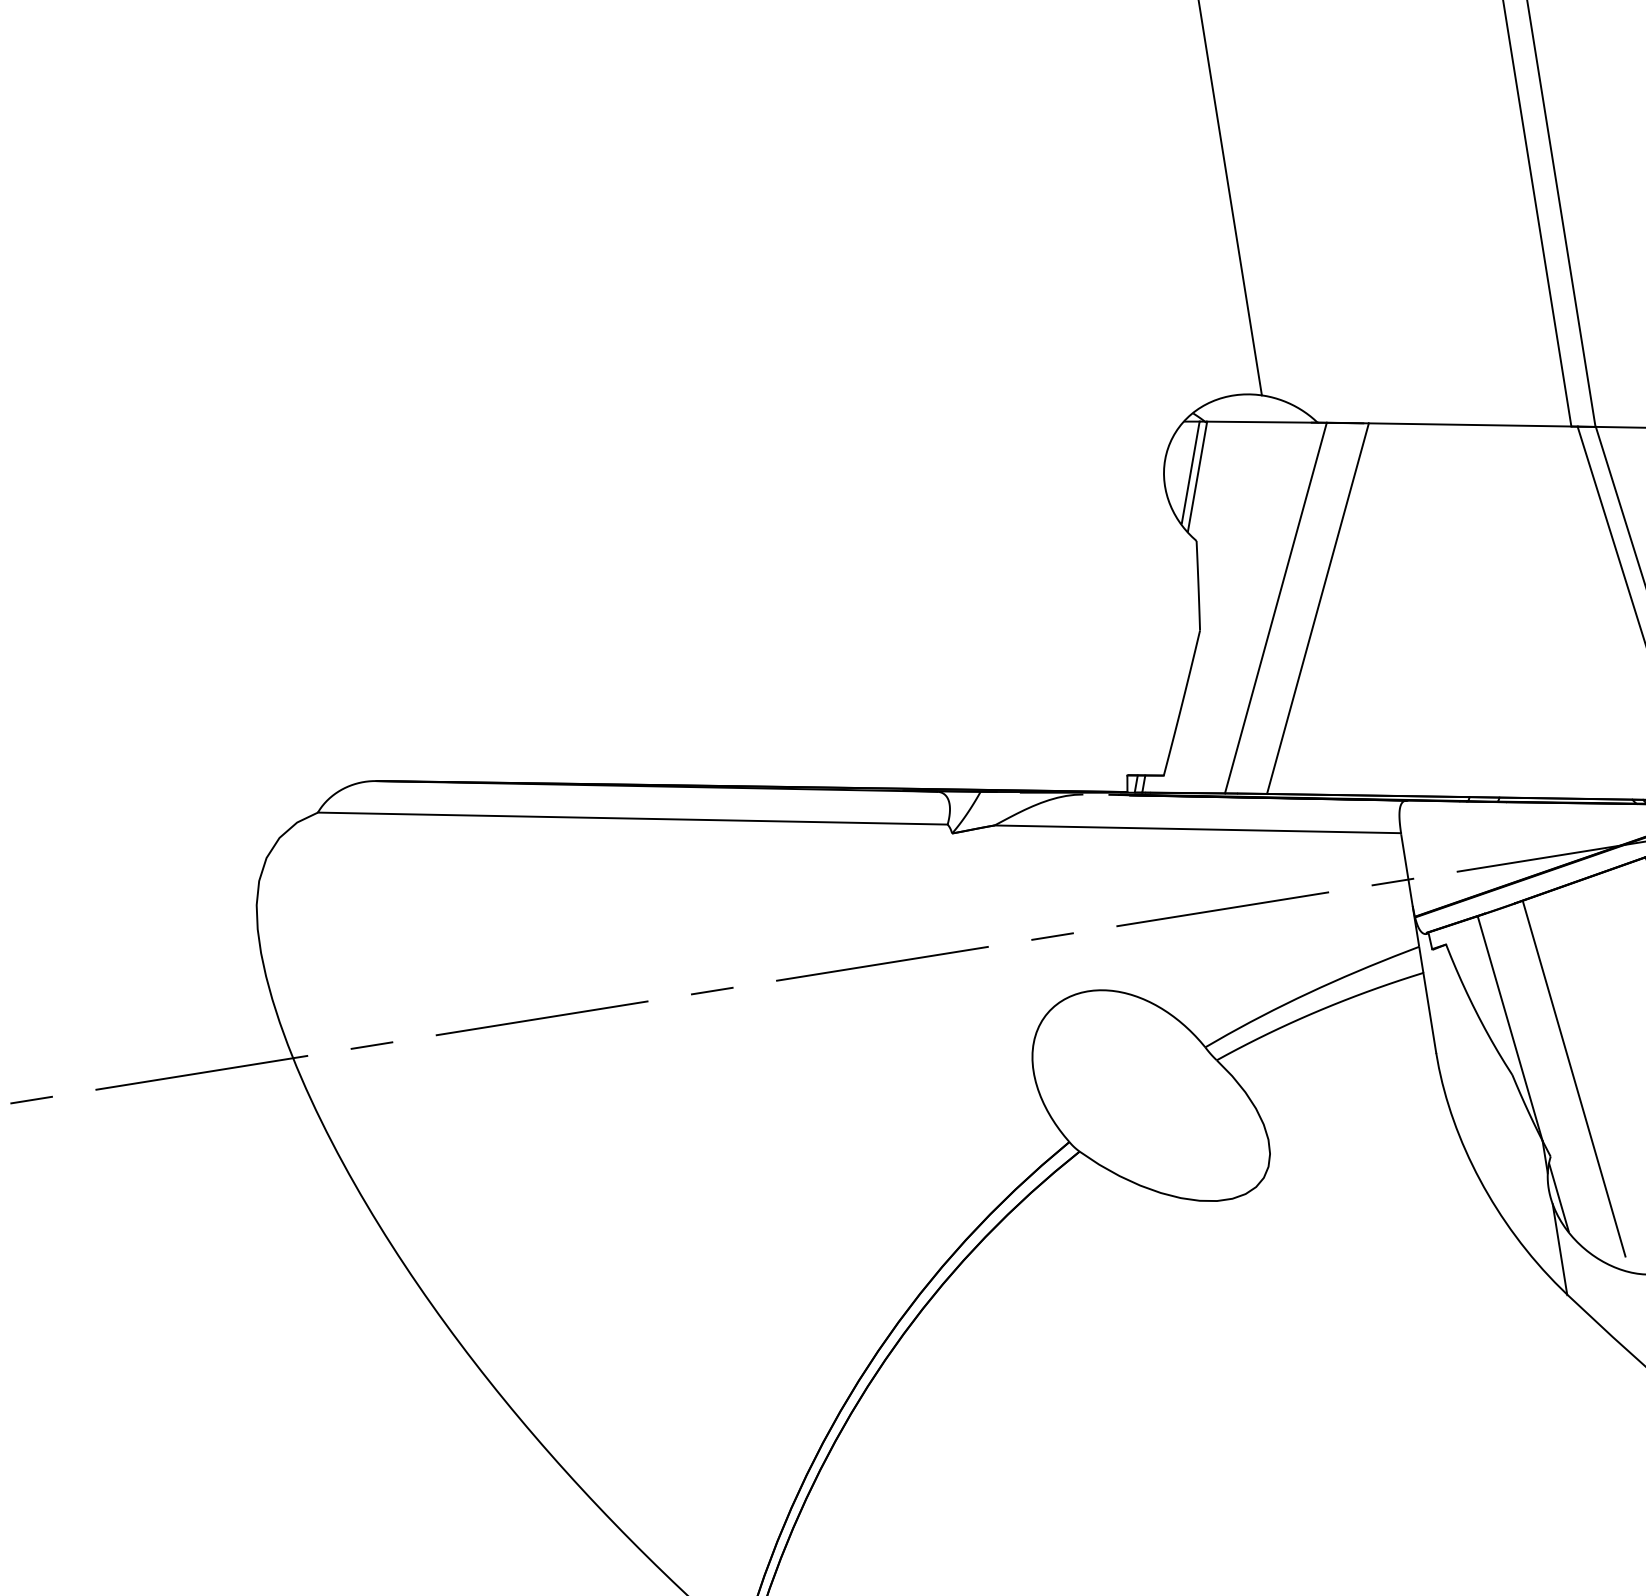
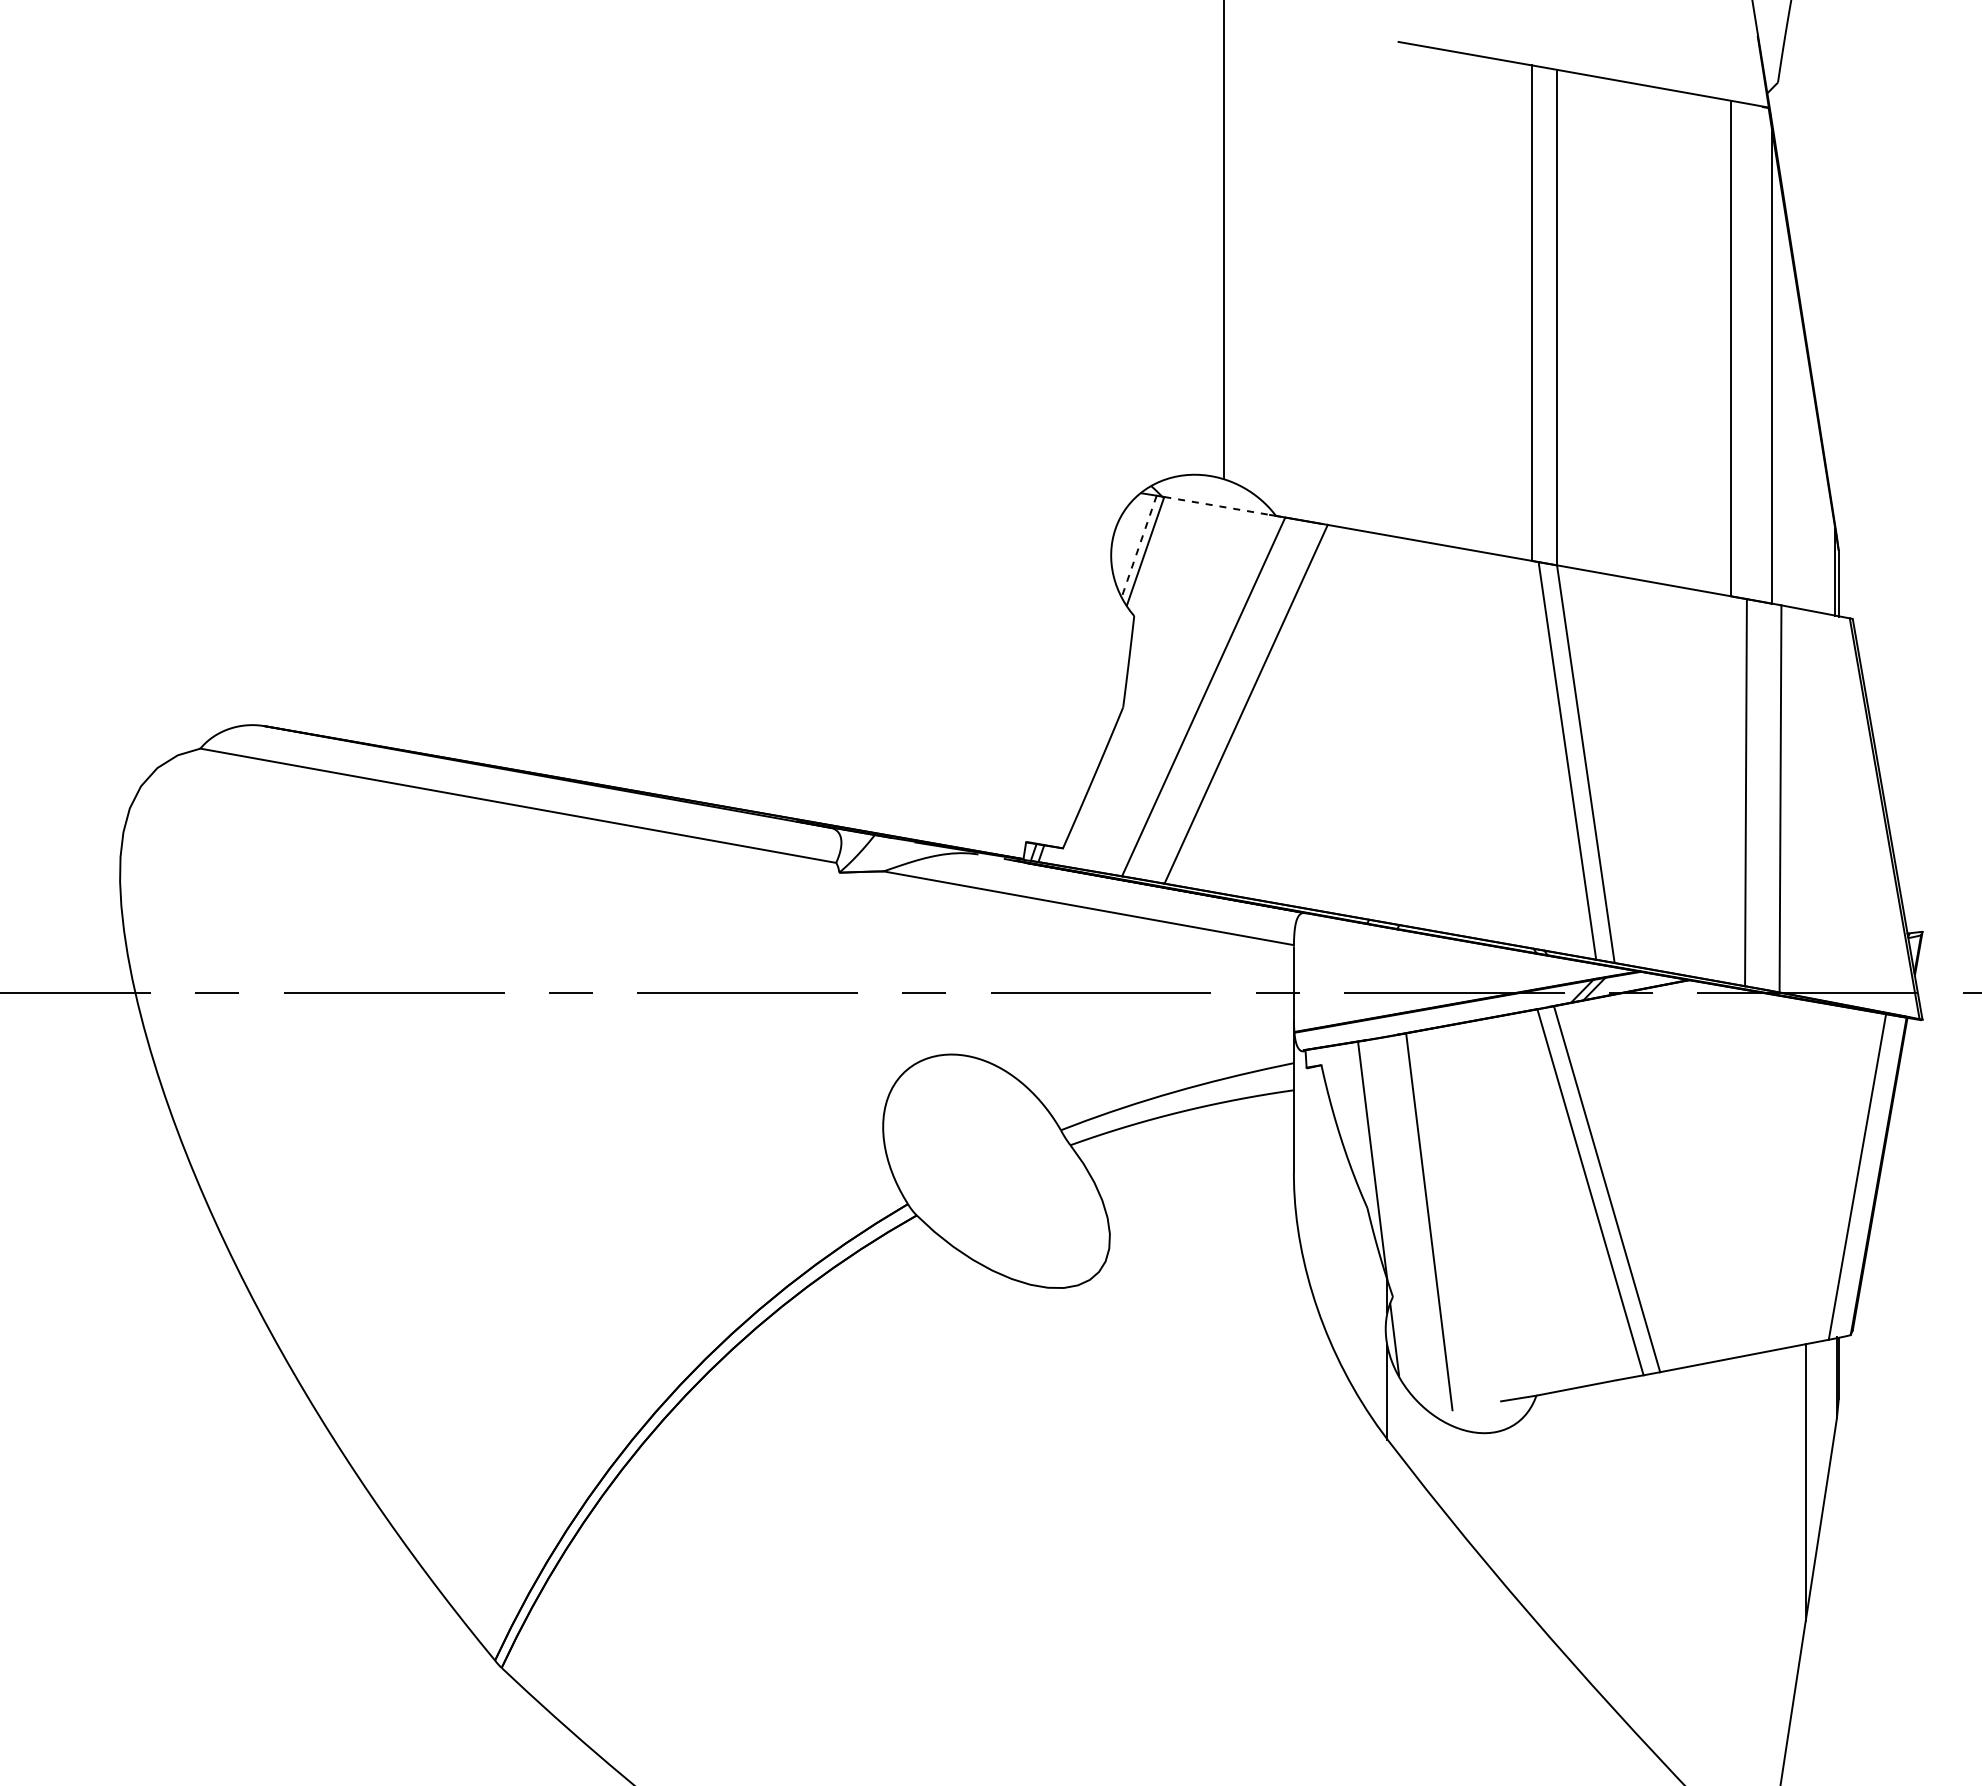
line: (1267, 422) -> (1225, 507), solid -> dashed
line: (1190, 472) -> (1139, 545), solid -> dashed

